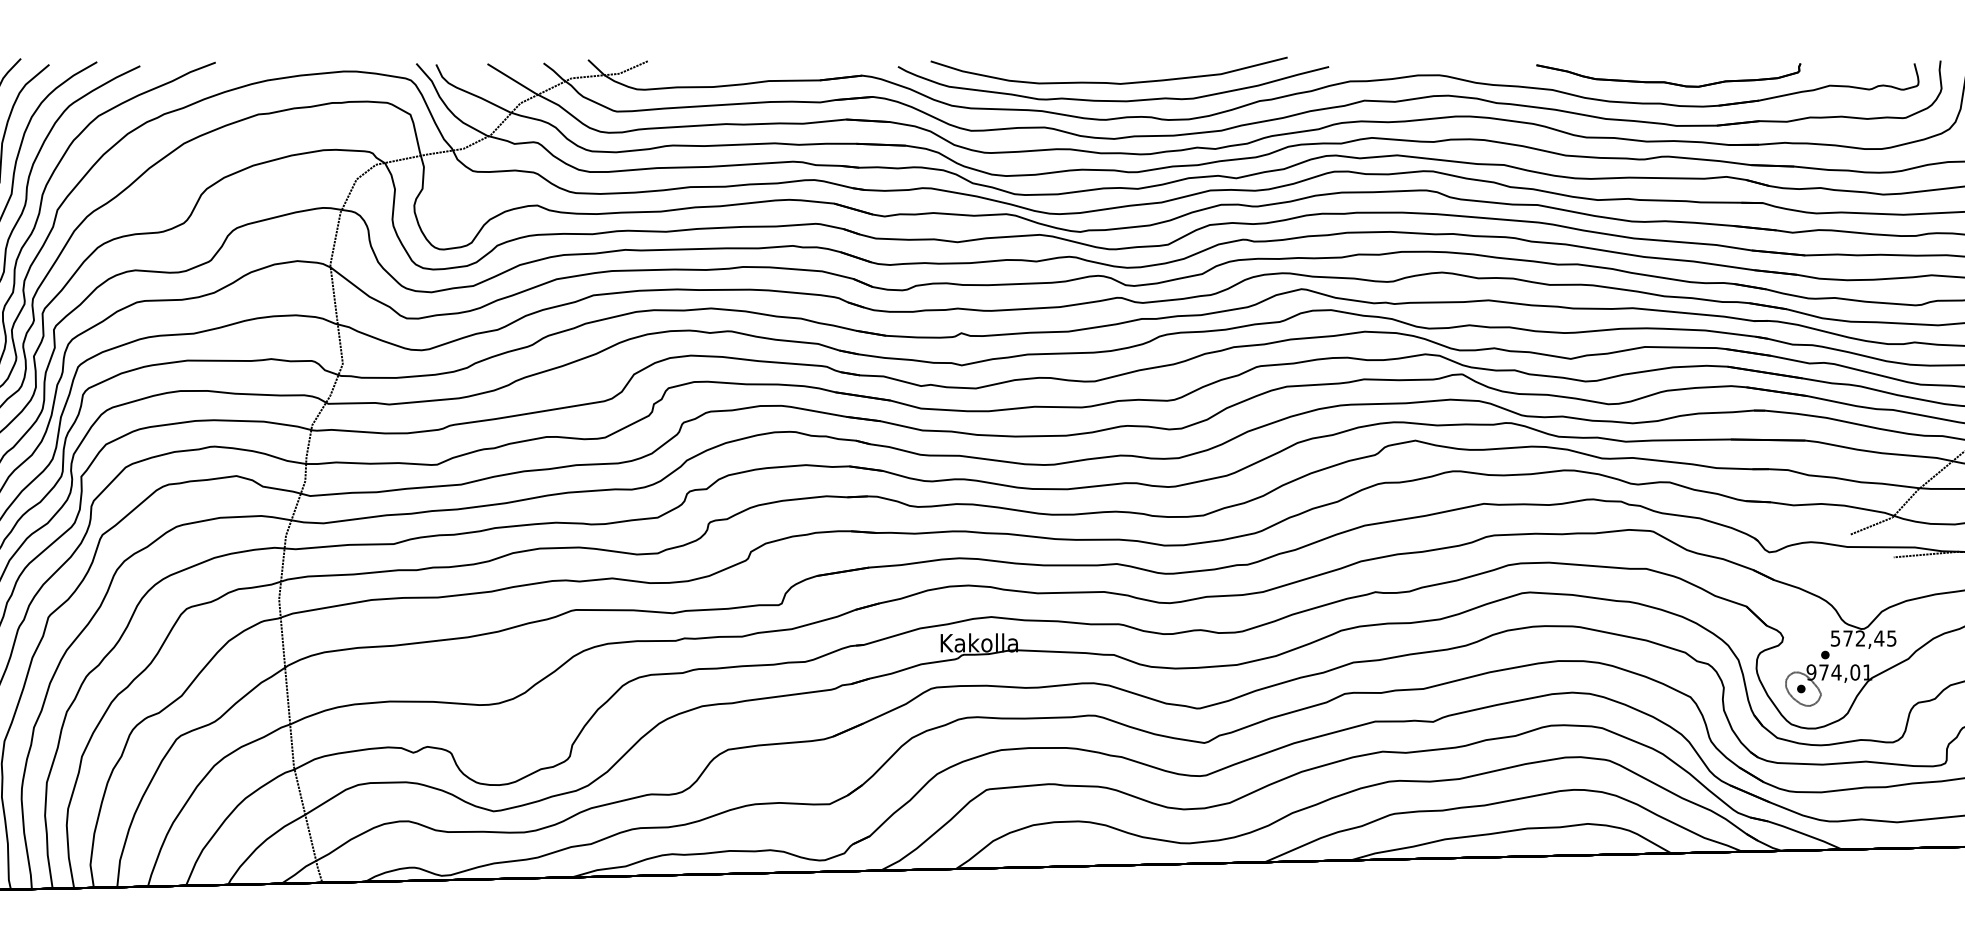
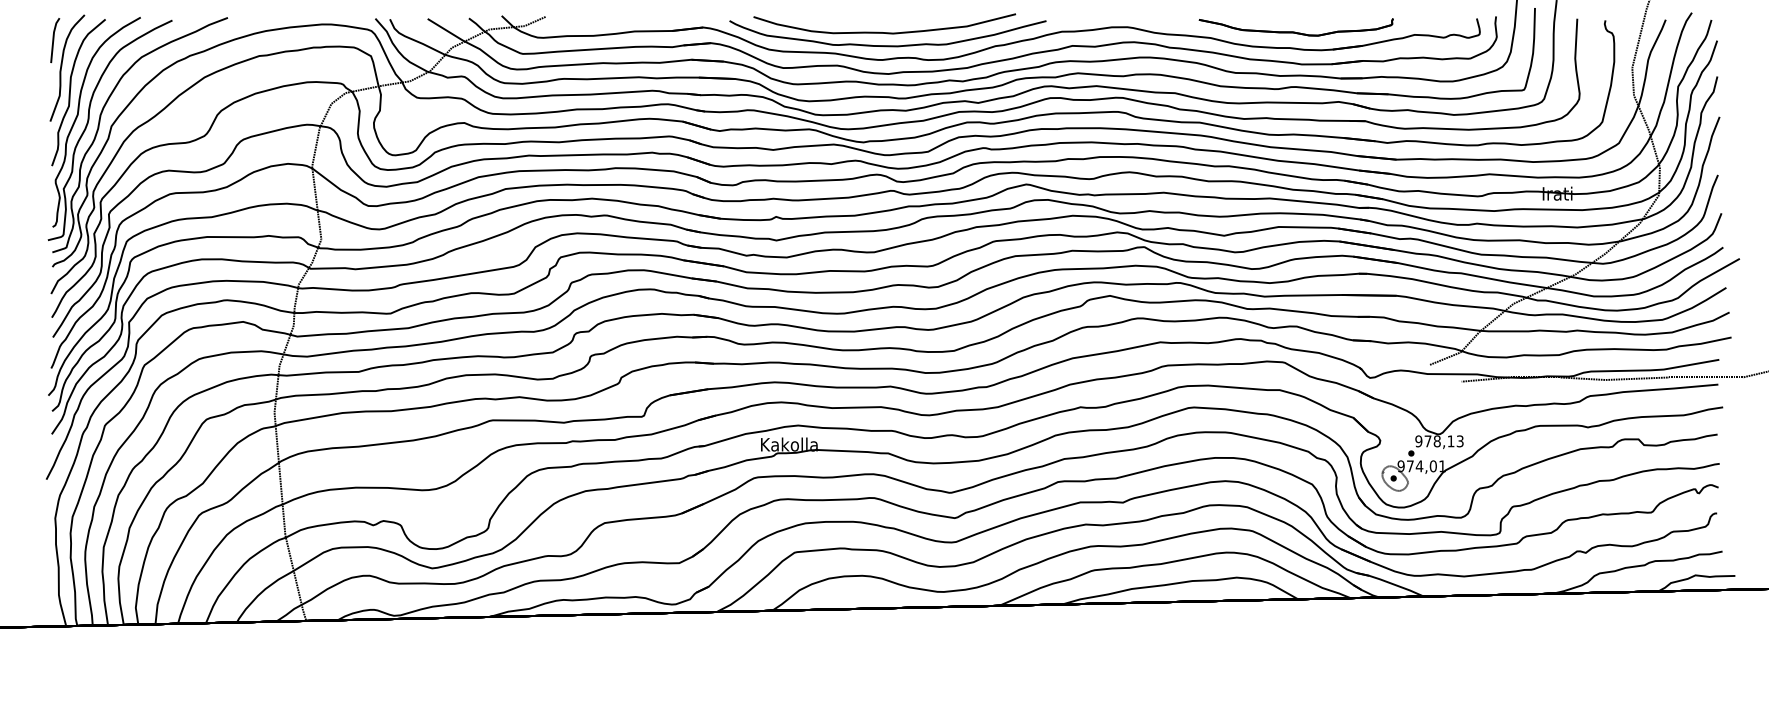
text: (1863, 638) -> (1439, 441), 572,45 -> 978,13

